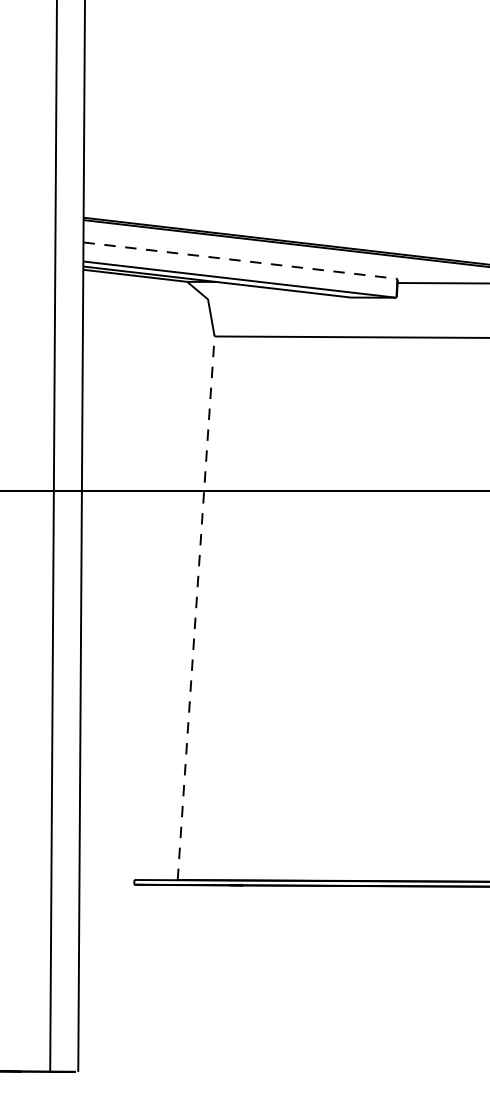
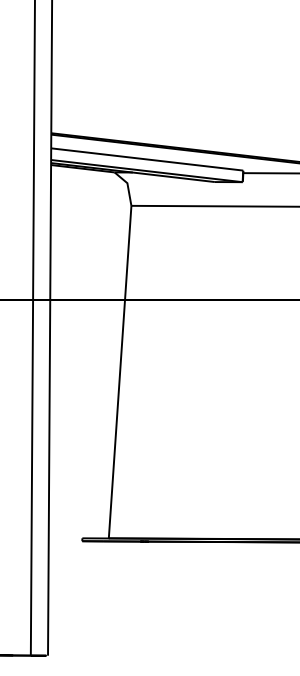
line: (240, 260) -> (147, 159), dashed -> solid
line: (196, 608) -> (120, 372), dashed -> solid

